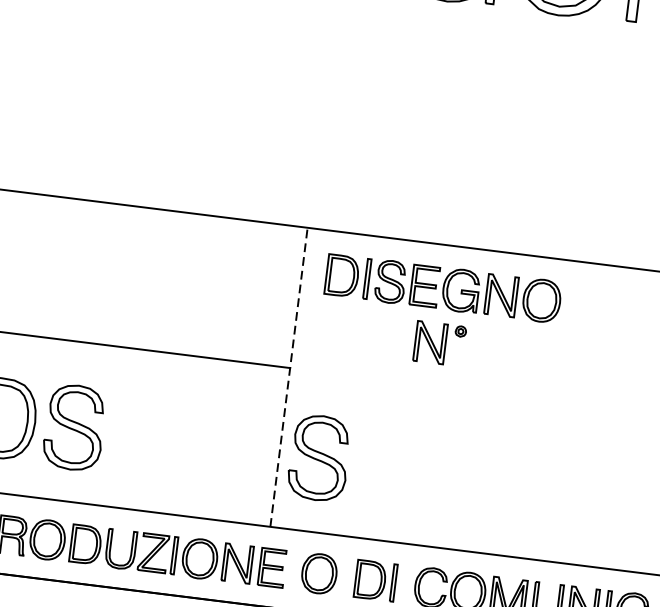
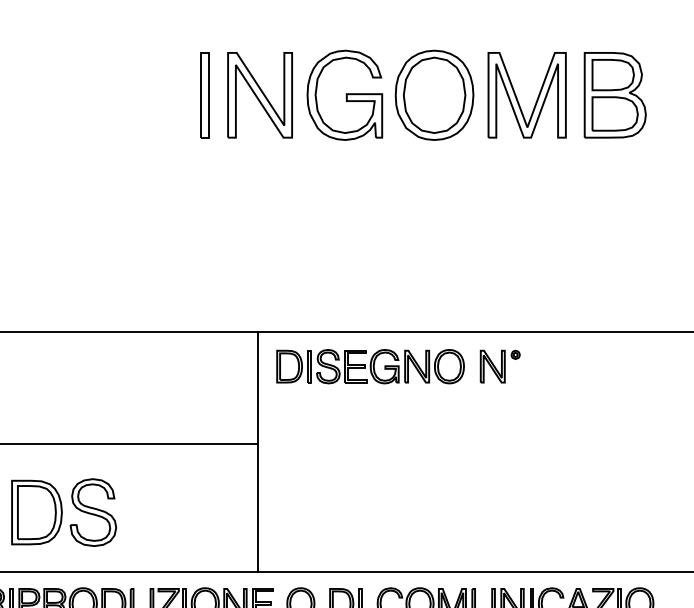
part: (438, 343) -> (499, 366), moved
line: (288, 376) -> (257, 451), dashed -> solid
part: (319, 457) -> (289, 512), removed

